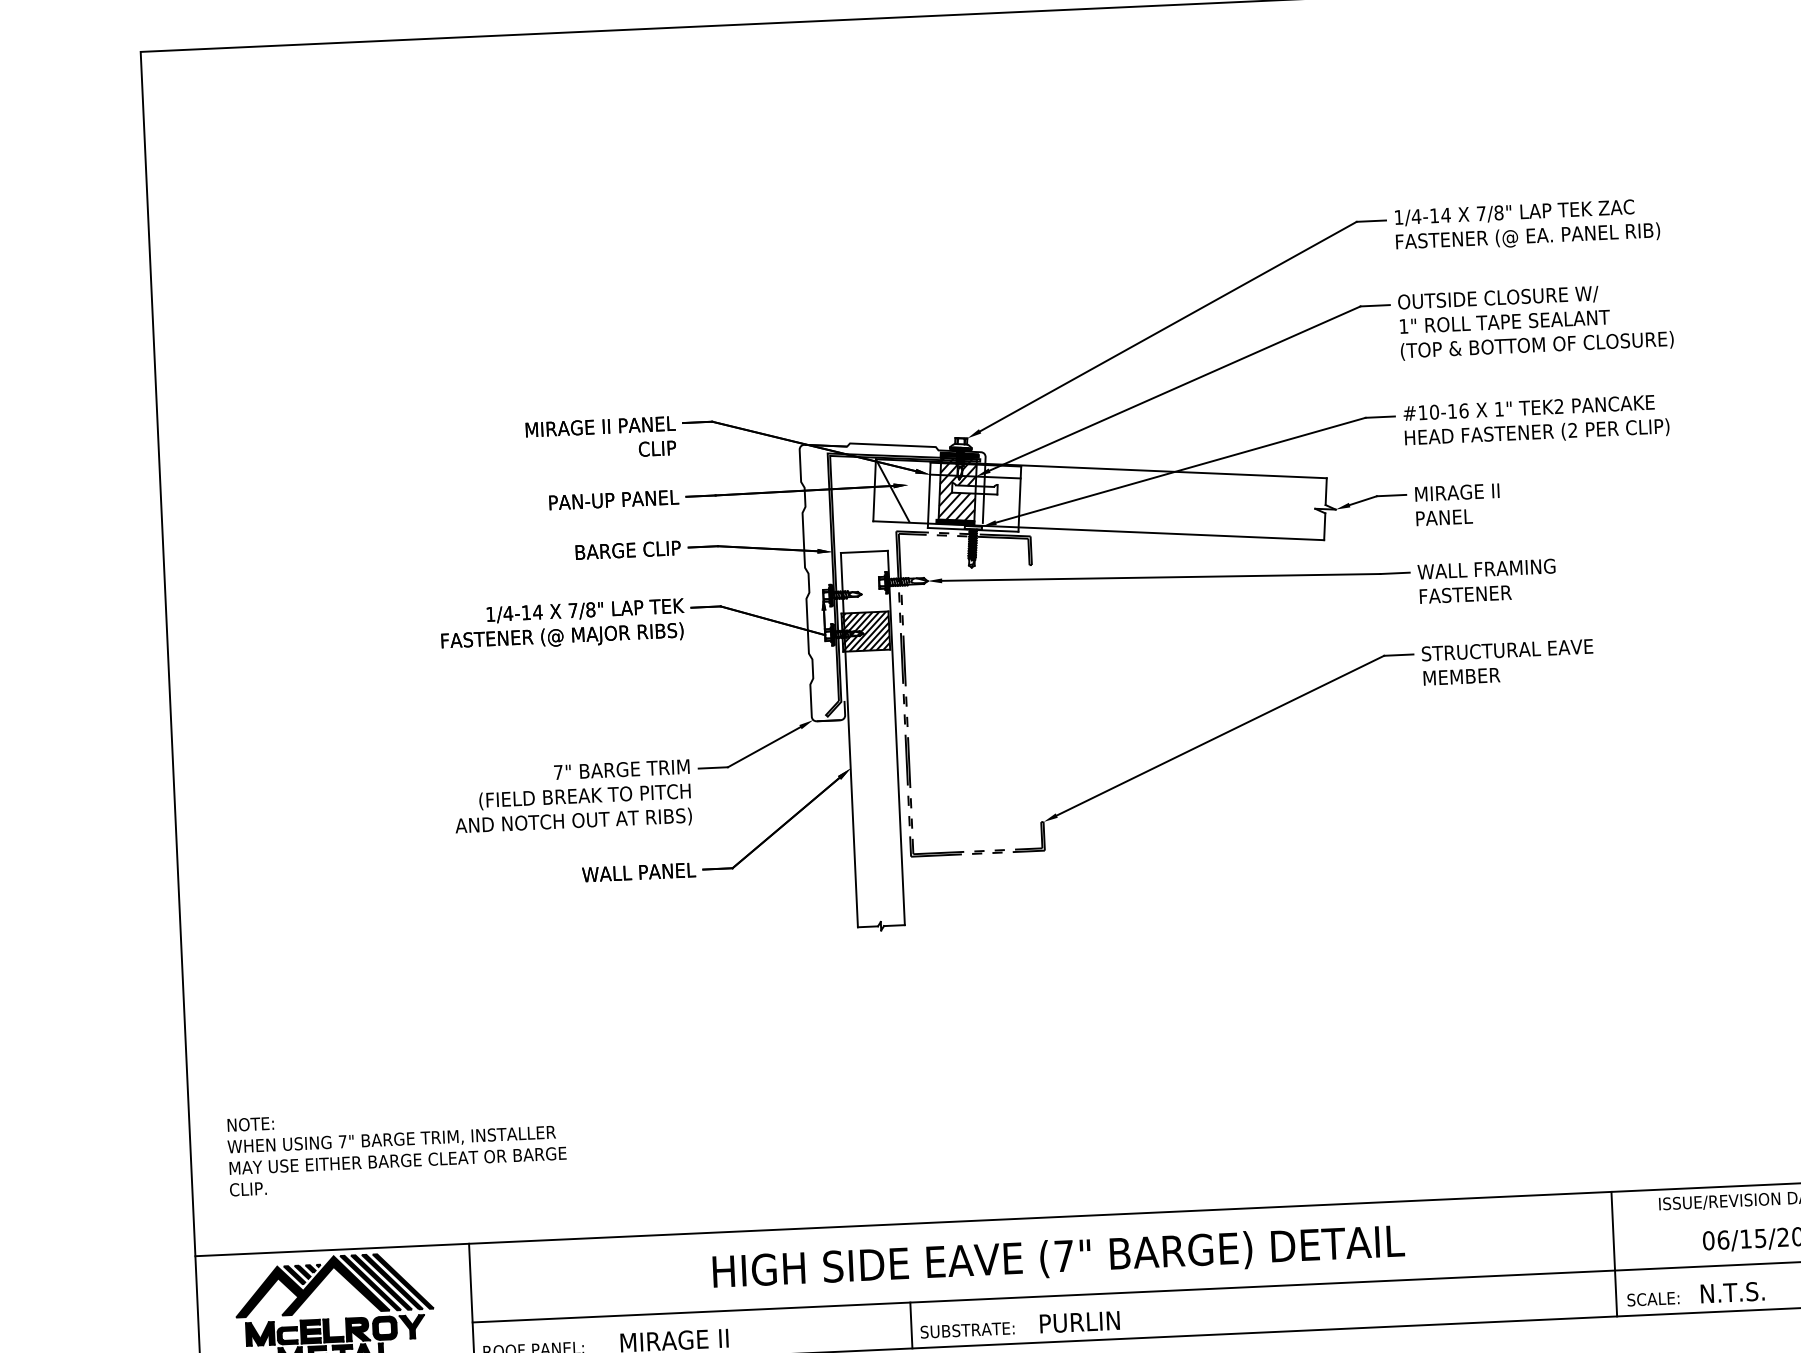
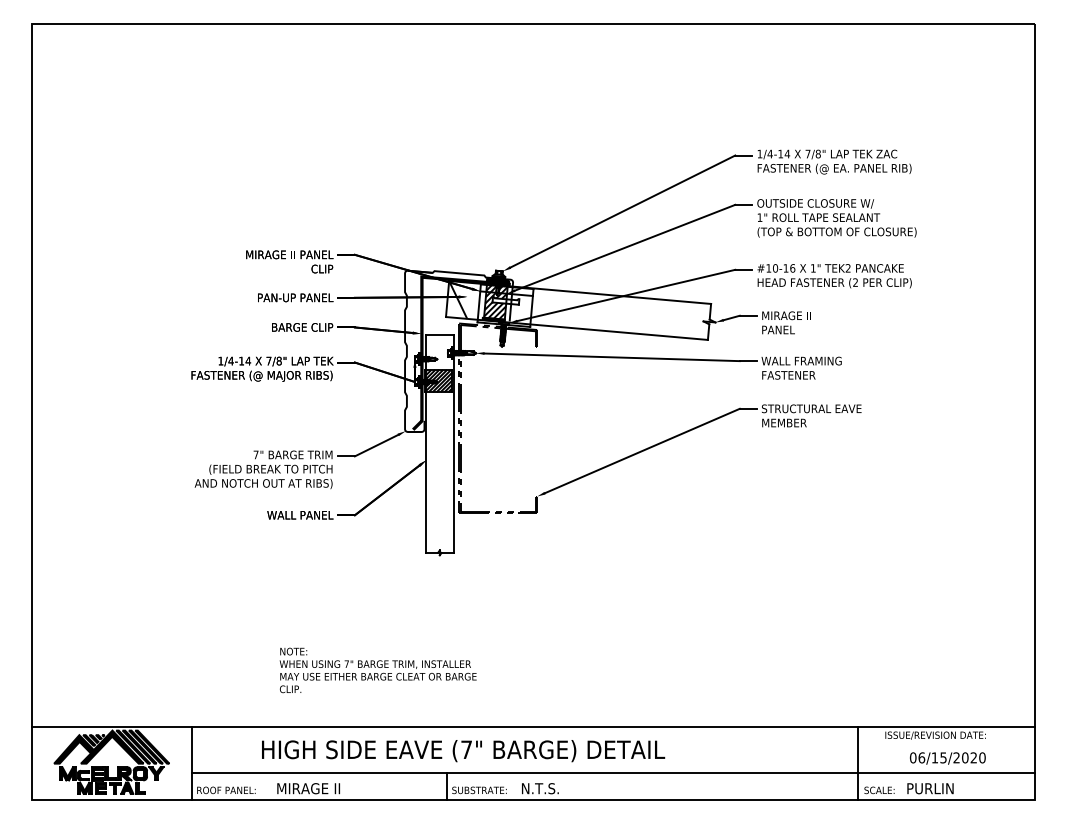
text: (395, 1150) -> (377, 670), moved
text: (1058, 1259) -> (463, 751), moved
text: (1740, 1291) -> (930, 788), N.T.S. -> PURLIN
text: (1080, 1321) -> (545, 788), PURLIN -> N.T.S.

